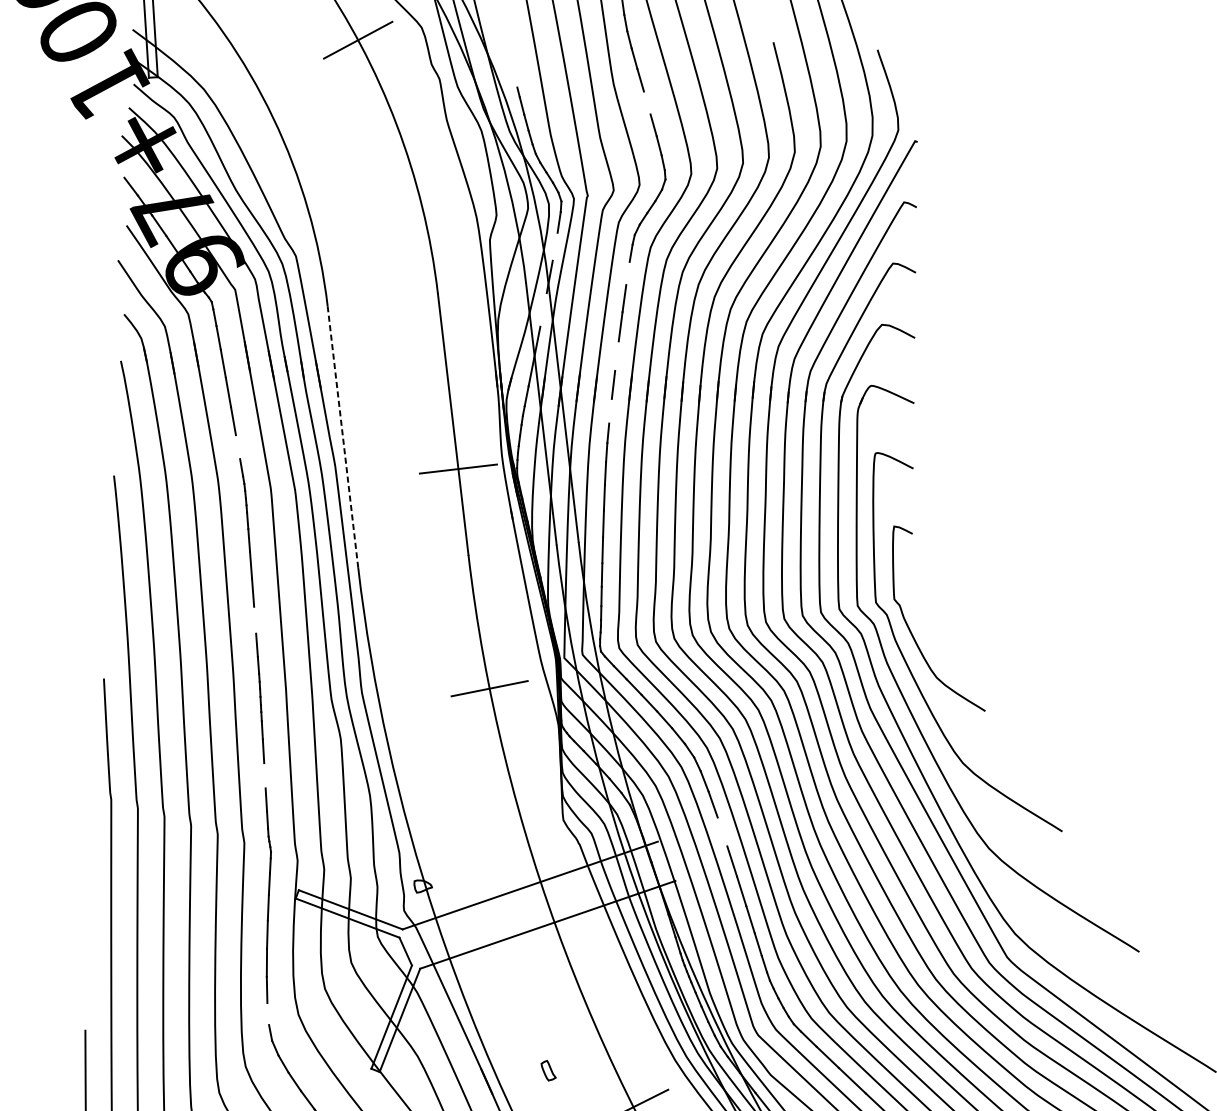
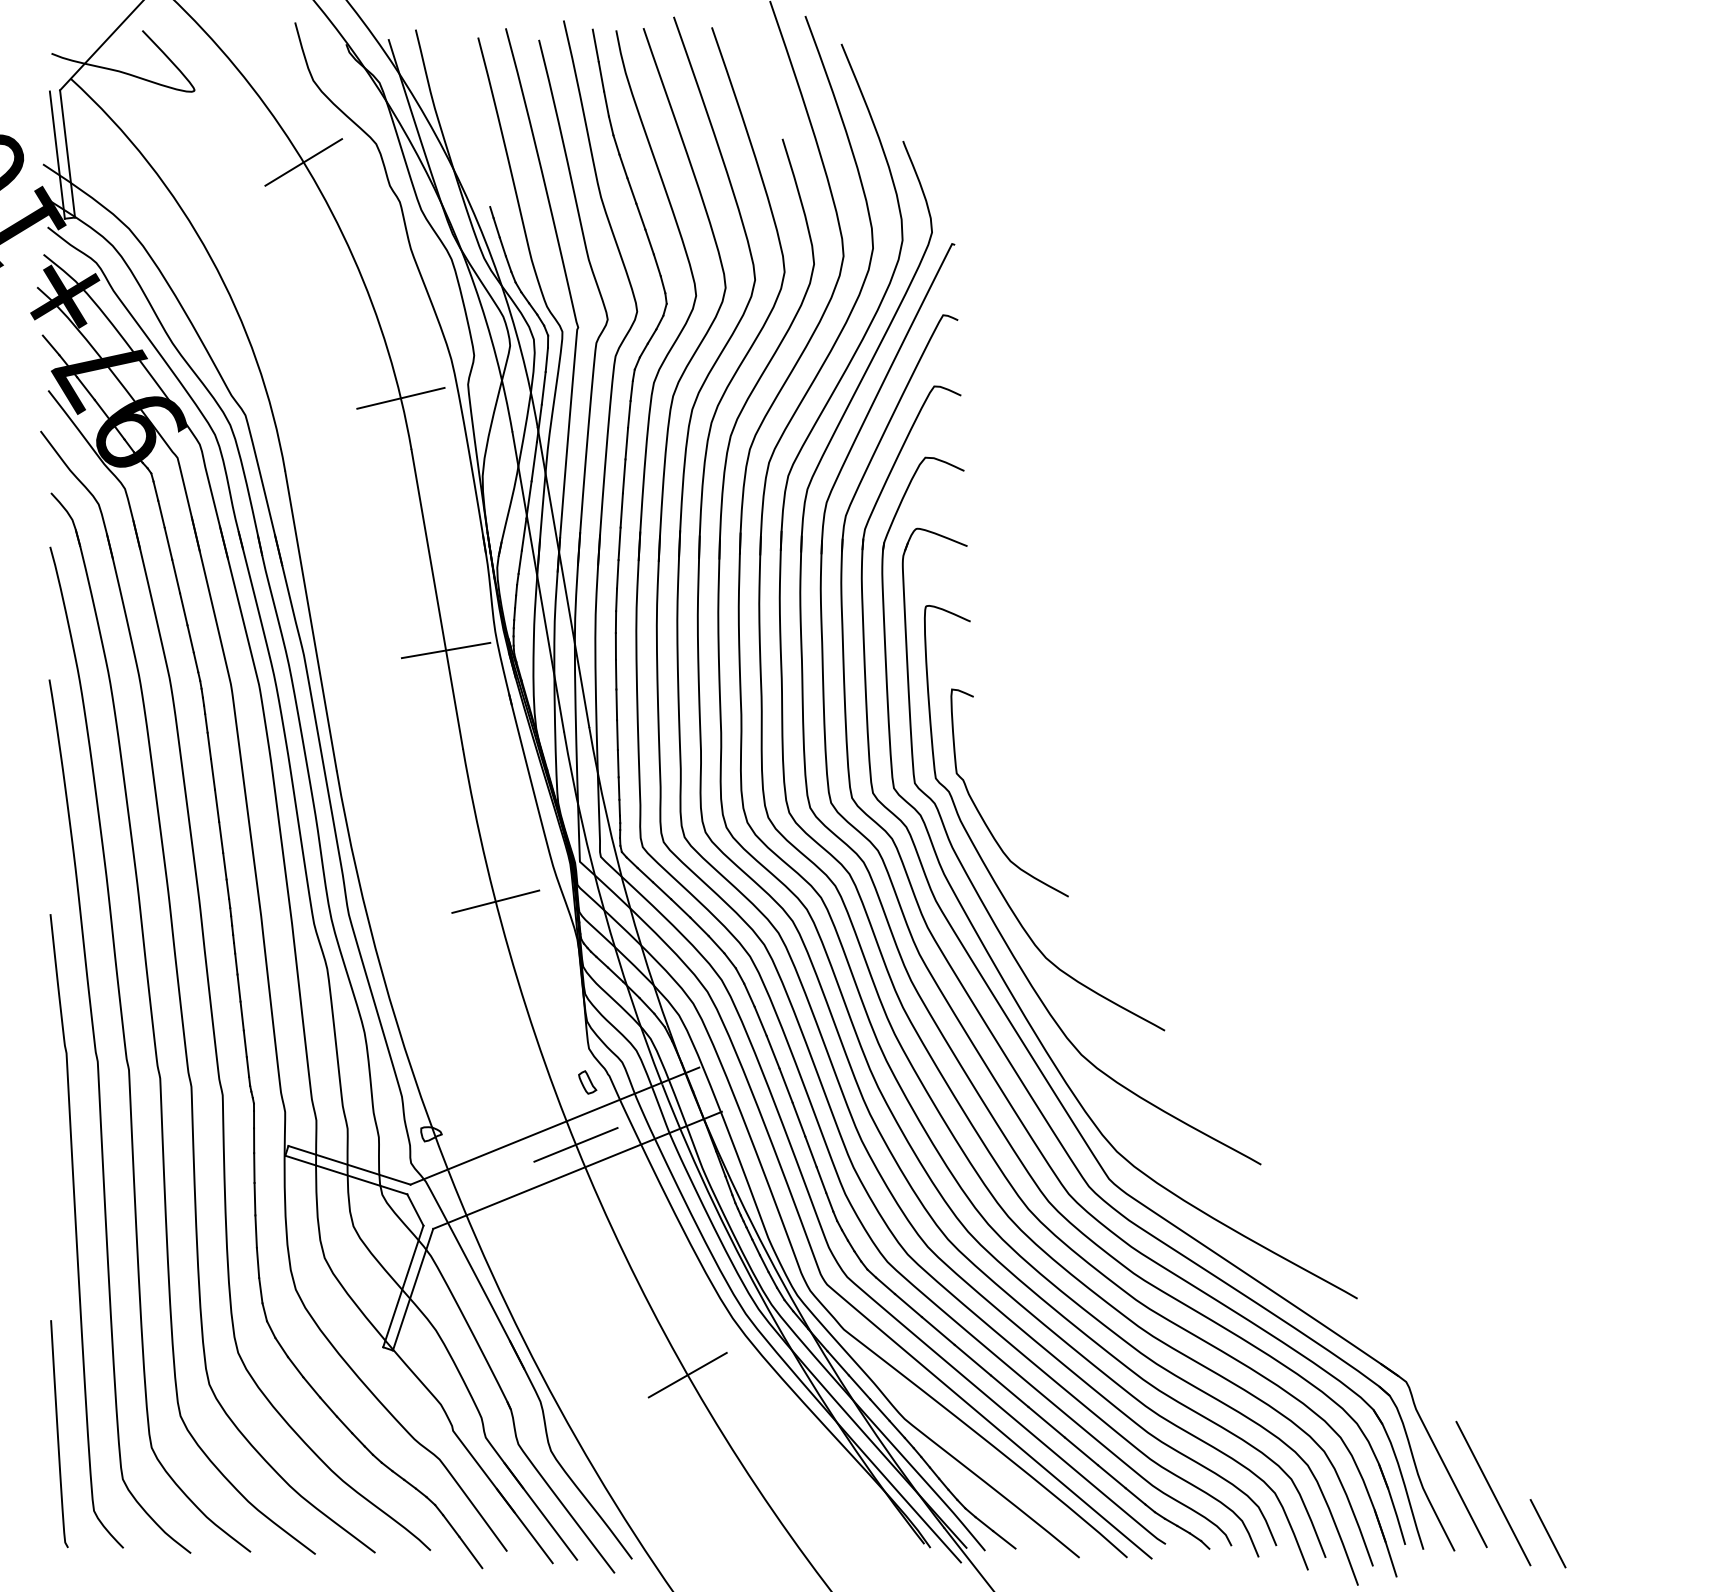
line: (646, 102) -> (640, 216), added
line: (555, 246) -> (543, 387), added
line: (430, 248) -> (400, 397), added
line: (628, 273) -> (629, 414), added
line: (542, 309) -> (533, 461), added
line: (616, 356) -> (621, 510), added
line: (610, 411) -> (617, 574), added
line: (343, 437) -> (311, 621), dashed -> solid
line: (237, 446) -> (190, 638), added
line: (255, 620) -> (221, 837), added
line: (264, 775) -> (241, 1015), added
line: (721, 832) -> (772, 1052), added
line: (547, 902) -> (575, 1144), added
line: (267, 1013) -> (260, 1290), added
part: (548, 1070) -> (587, 1082), moved

